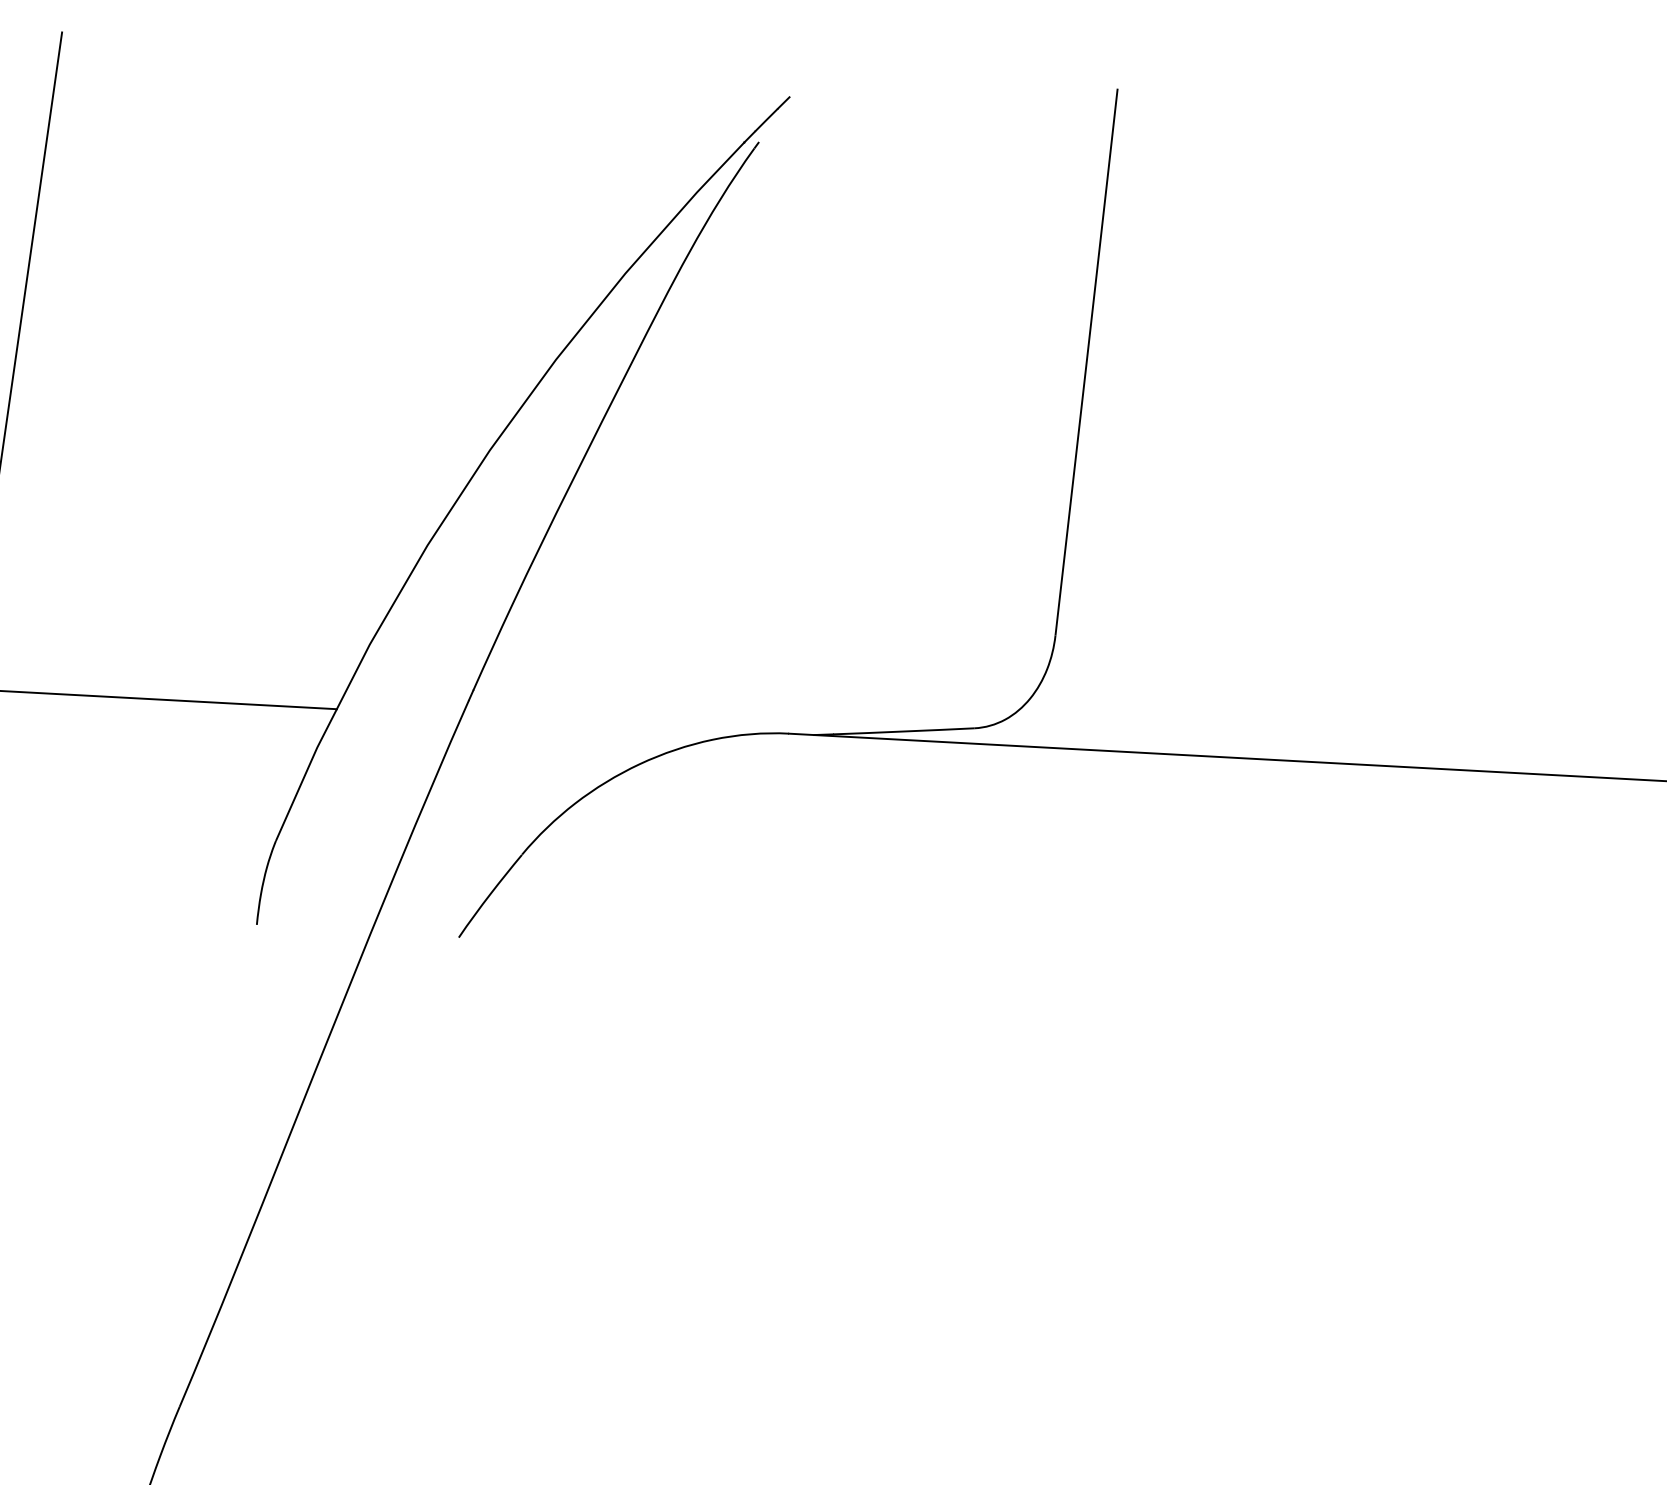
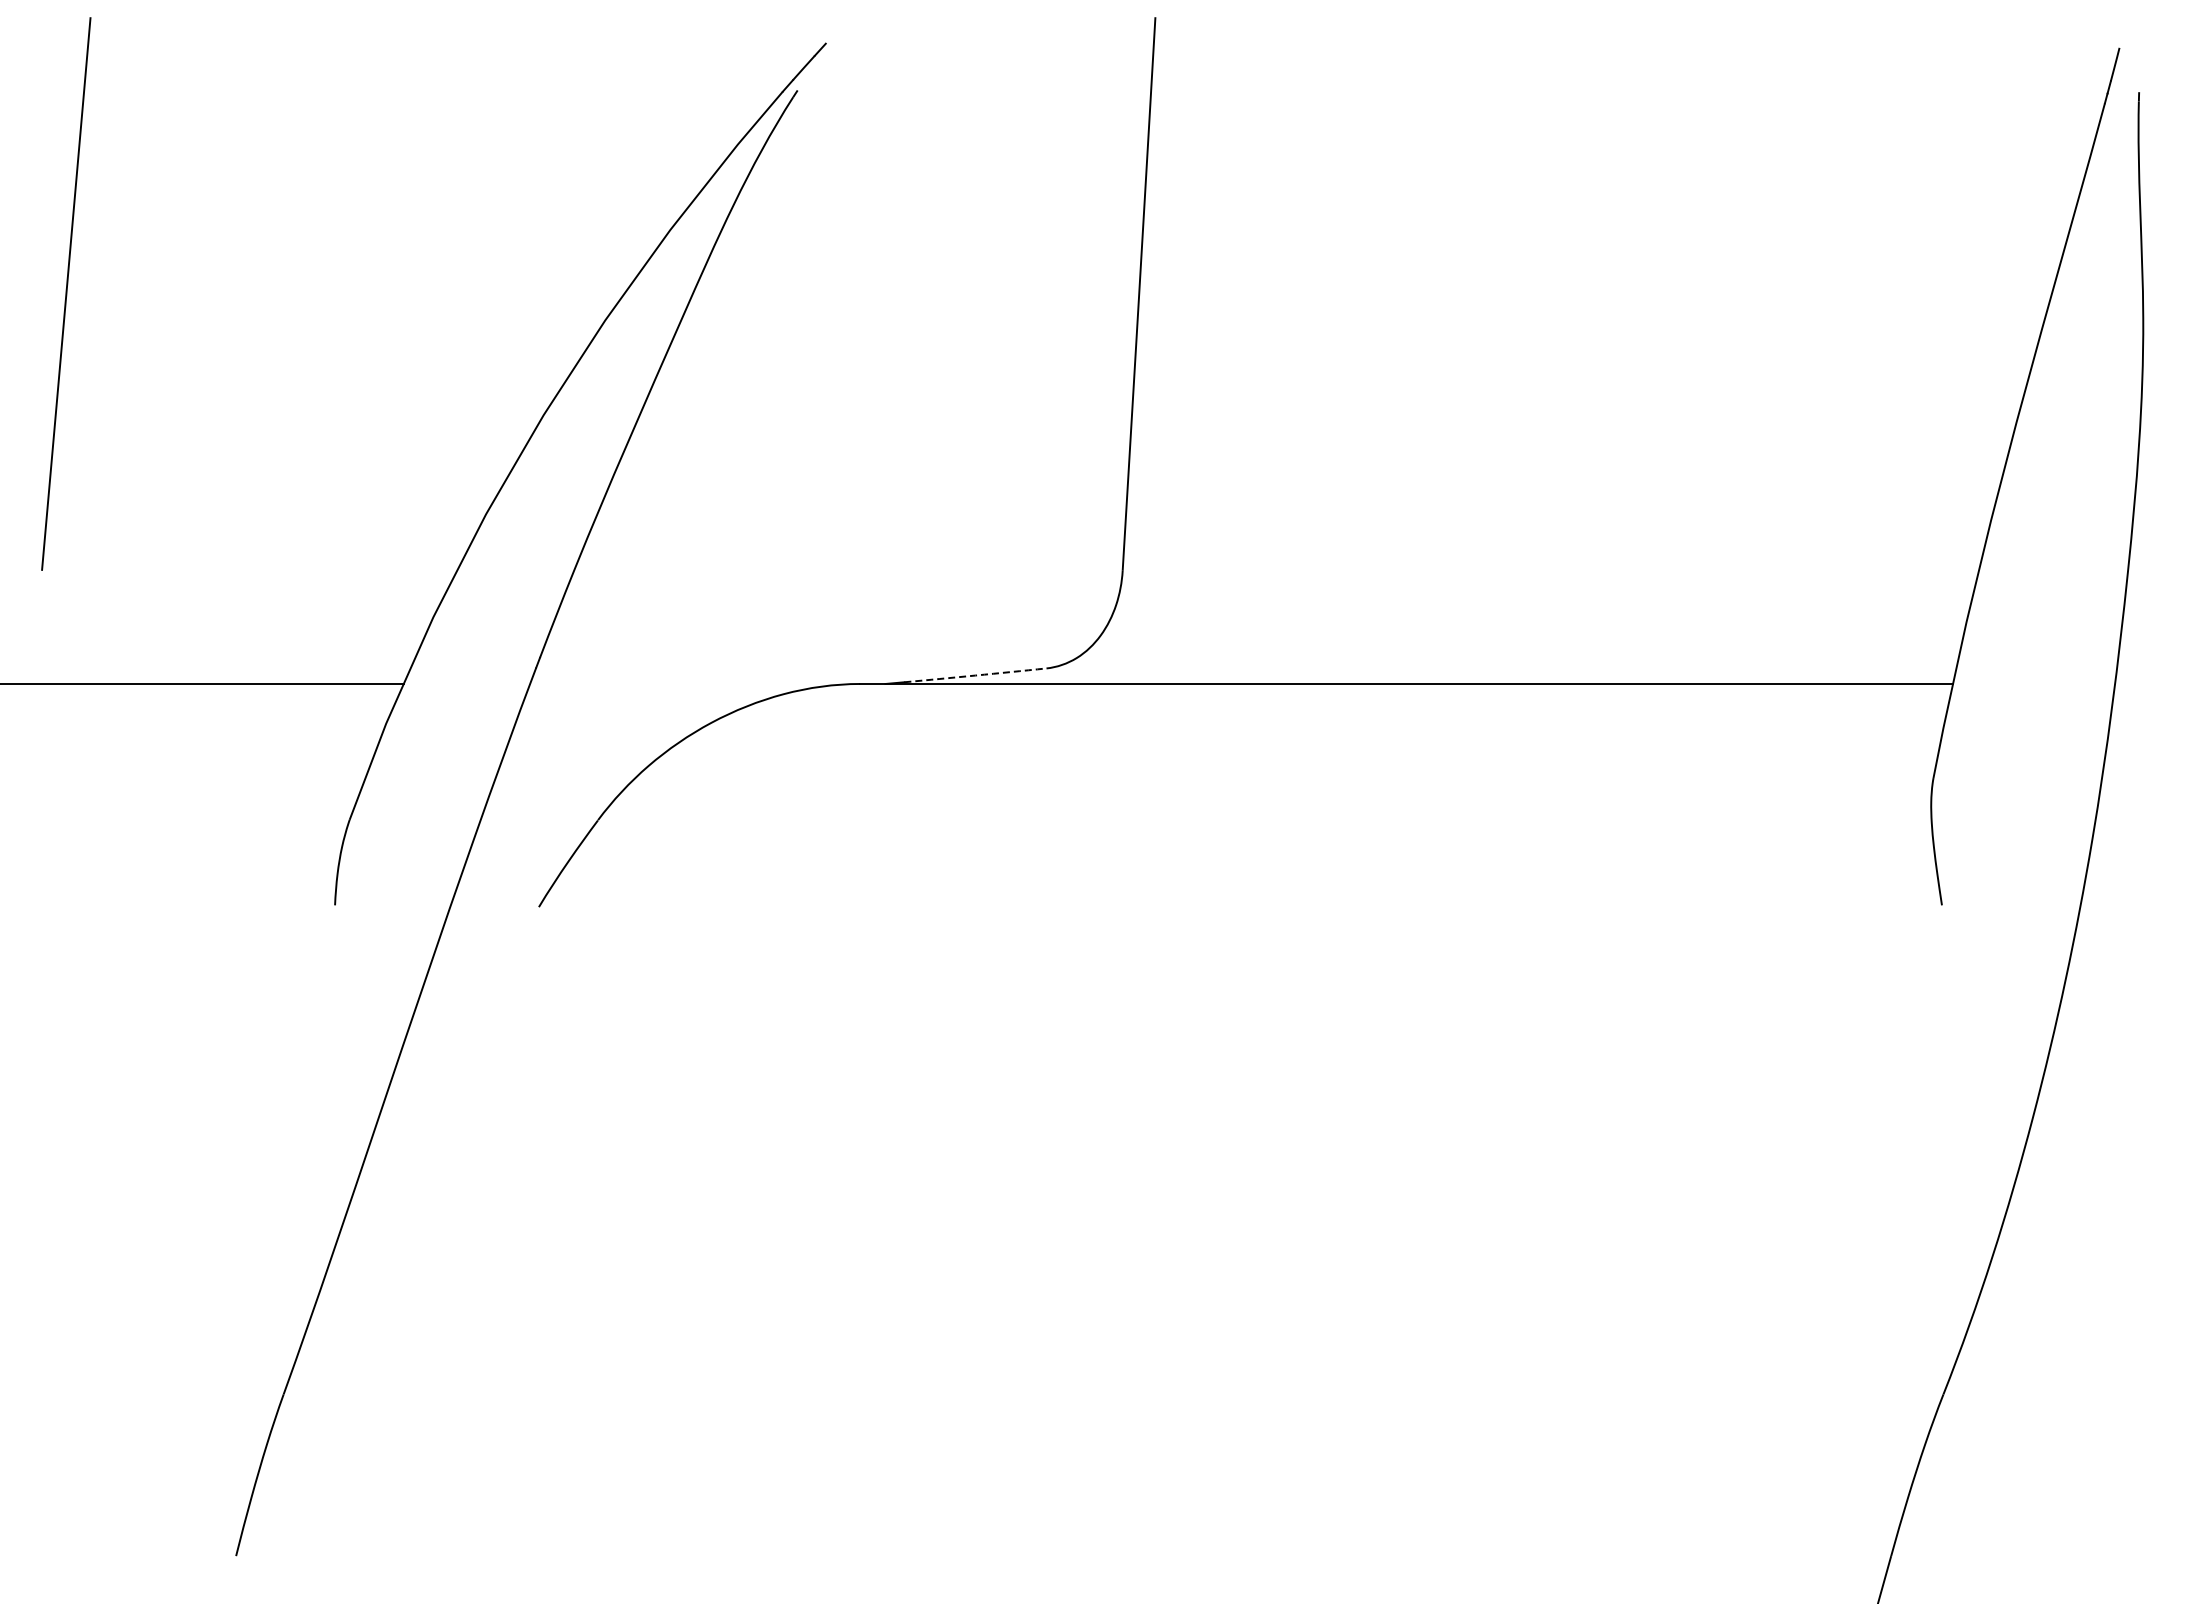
arc: (903, 731) -> (975, 675), solid -> dashed

